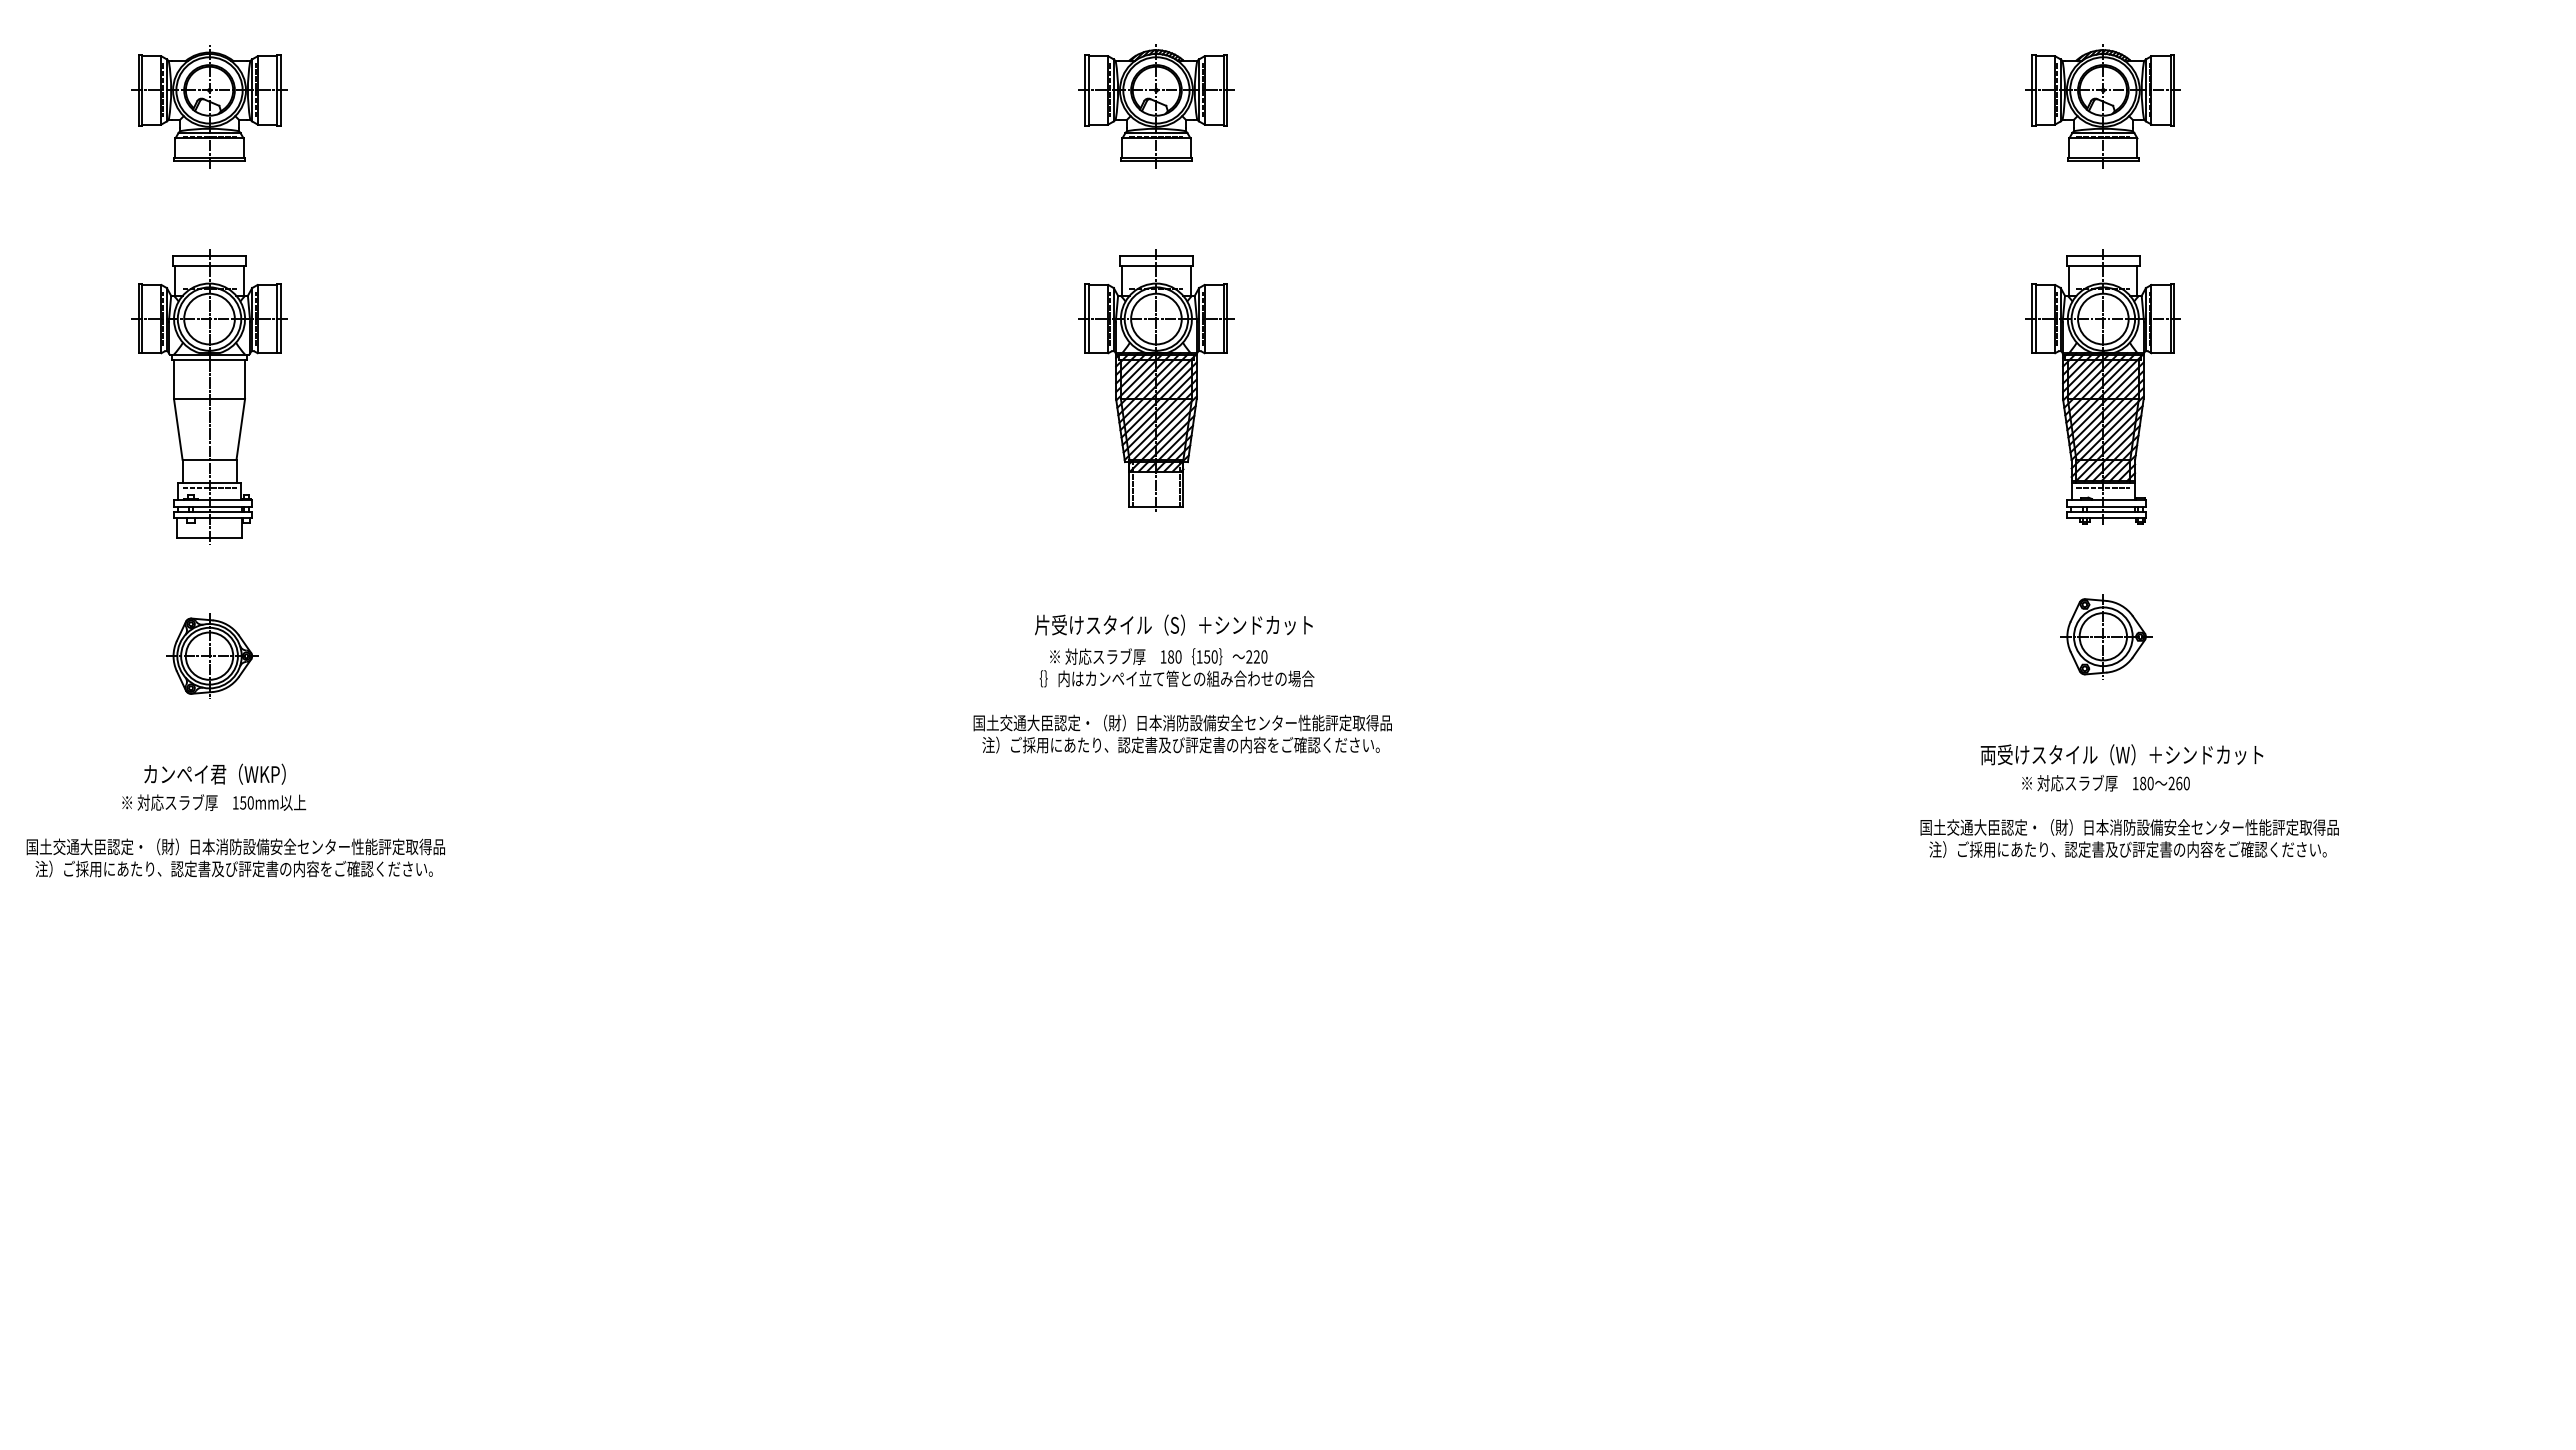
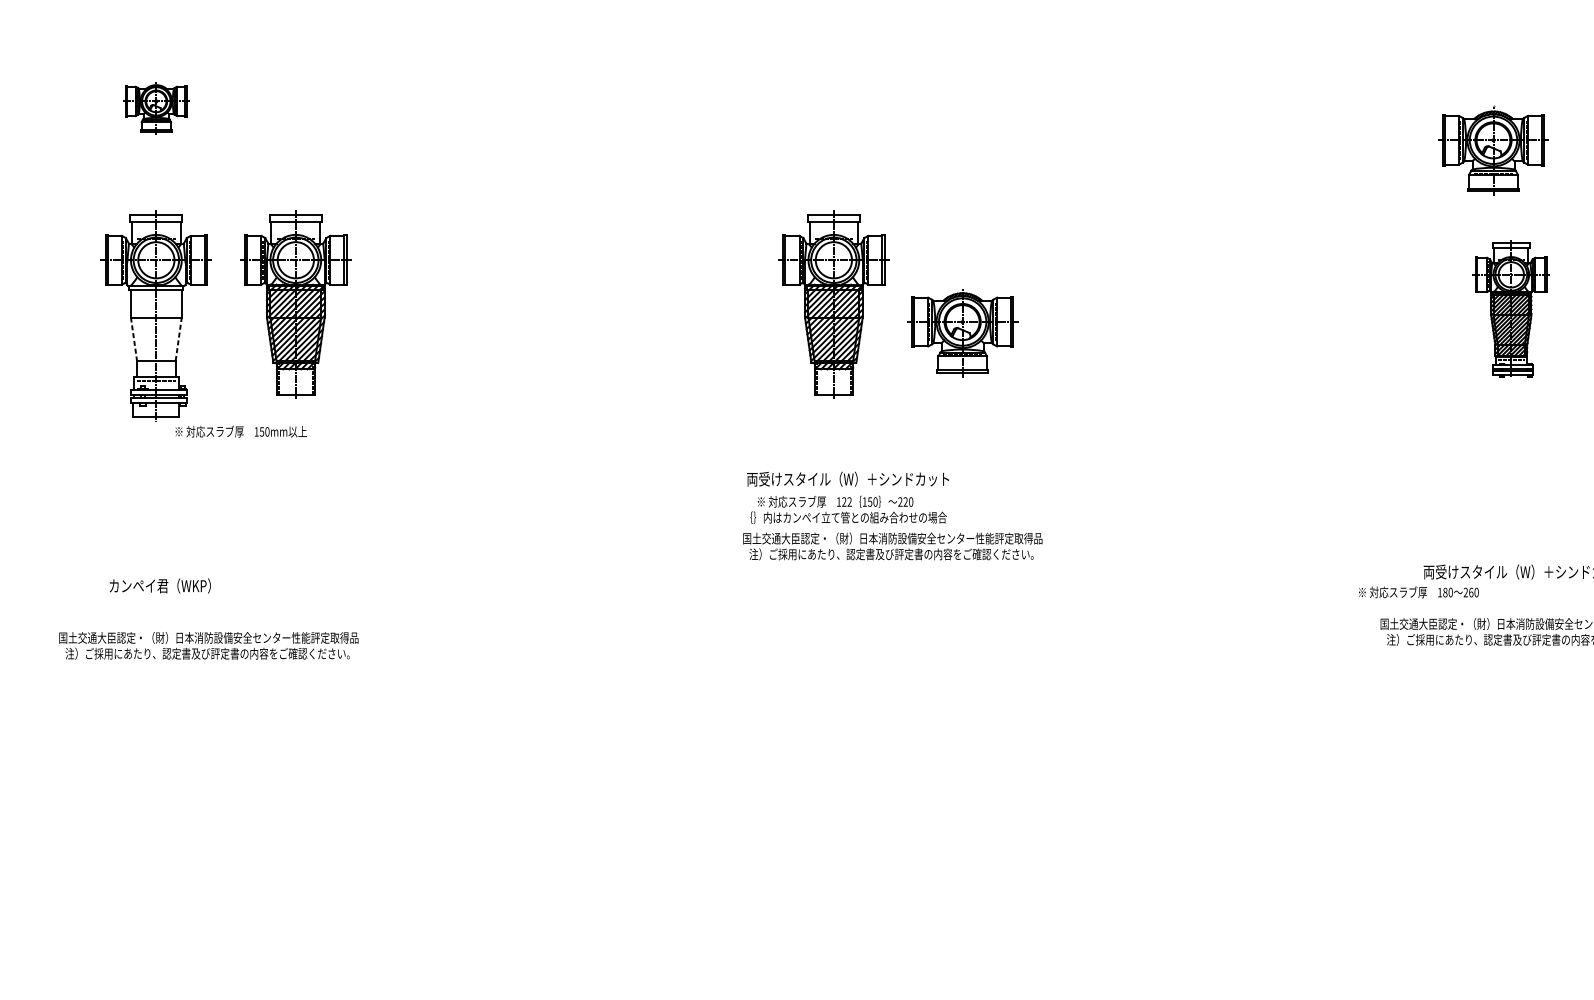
part: (209, 106) -> (156, 108), size x0.6
part: (1156, 106) -> (962, 333), moved
part: (2102, 106) -> (1492, 151), moved
part: (404, 380) -> (295, 304), added
part: (2102, 386) -> (1510, 308), size x0.7
line: (178, 429) -> (134, 339), solid -> dashed
line: (240, 429) -> (178, 339), solid -> dashed
text: (1176, 624) -> (848, 478), 片受けスタイル（S）＋シンドカット -> 両受けスタイル（W）＋シンドカット
part: (2106, 636) -> (1513, 487), removed
part: (212, 655) -> (158, 500), removed
text: (1174, 656) -> (846, 501), 180 -> 122
text: (1182, 733) -> (892, 546), moved
text: (2105, 783) -> (1418, 592), moved
text: (214, 802) -> (241, 431), moved
text: (235, 857) -> (208, 645), moved

